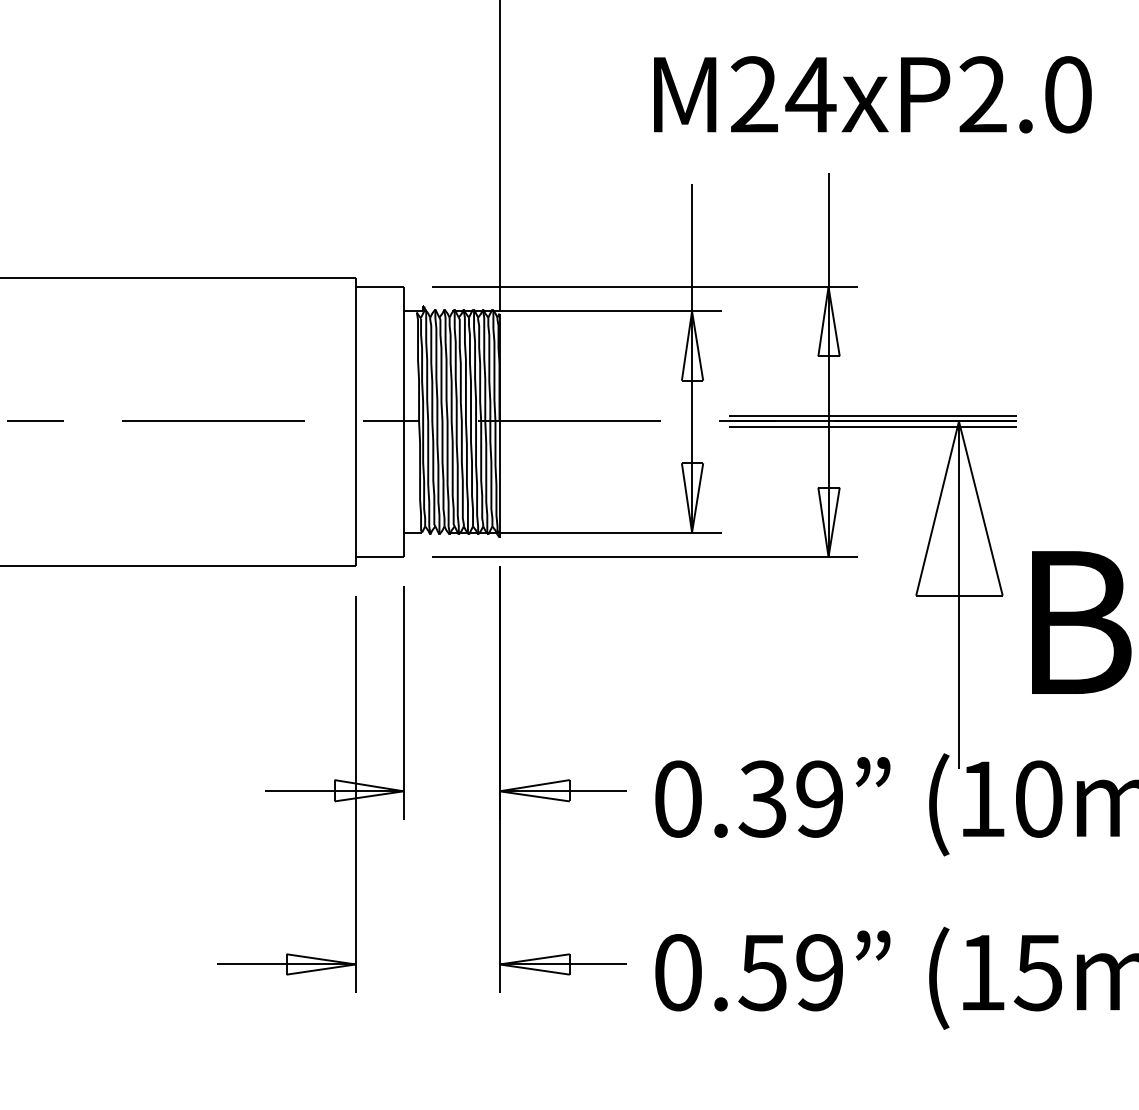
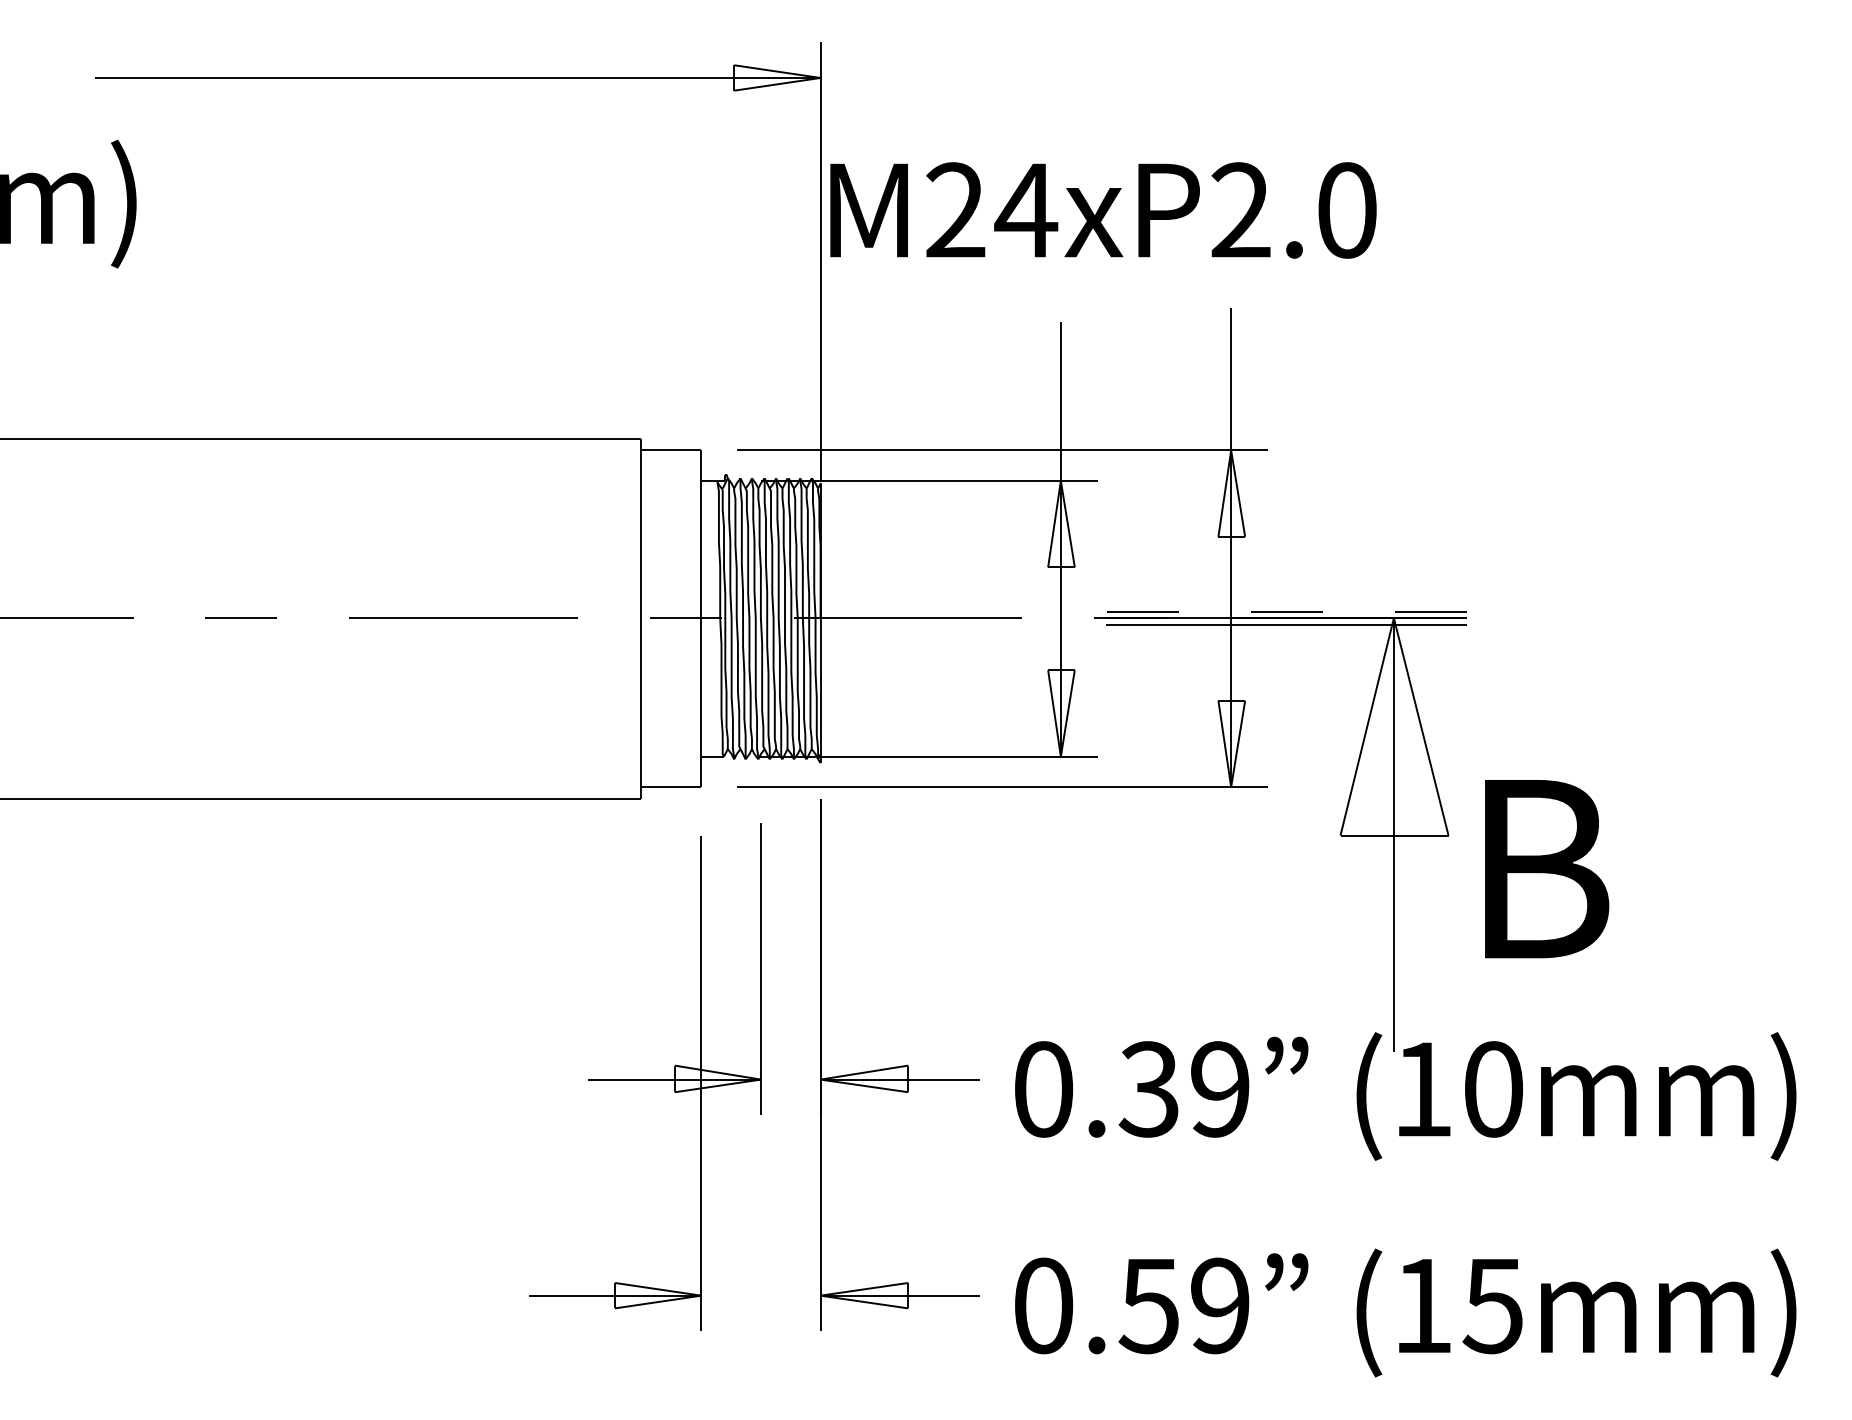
text: (872, 94) -> (1103, 210), moved
line: (872, 416) -> (1286, 611), solid -> dashed
part: (311, 788) -> (645, 1076), moved

